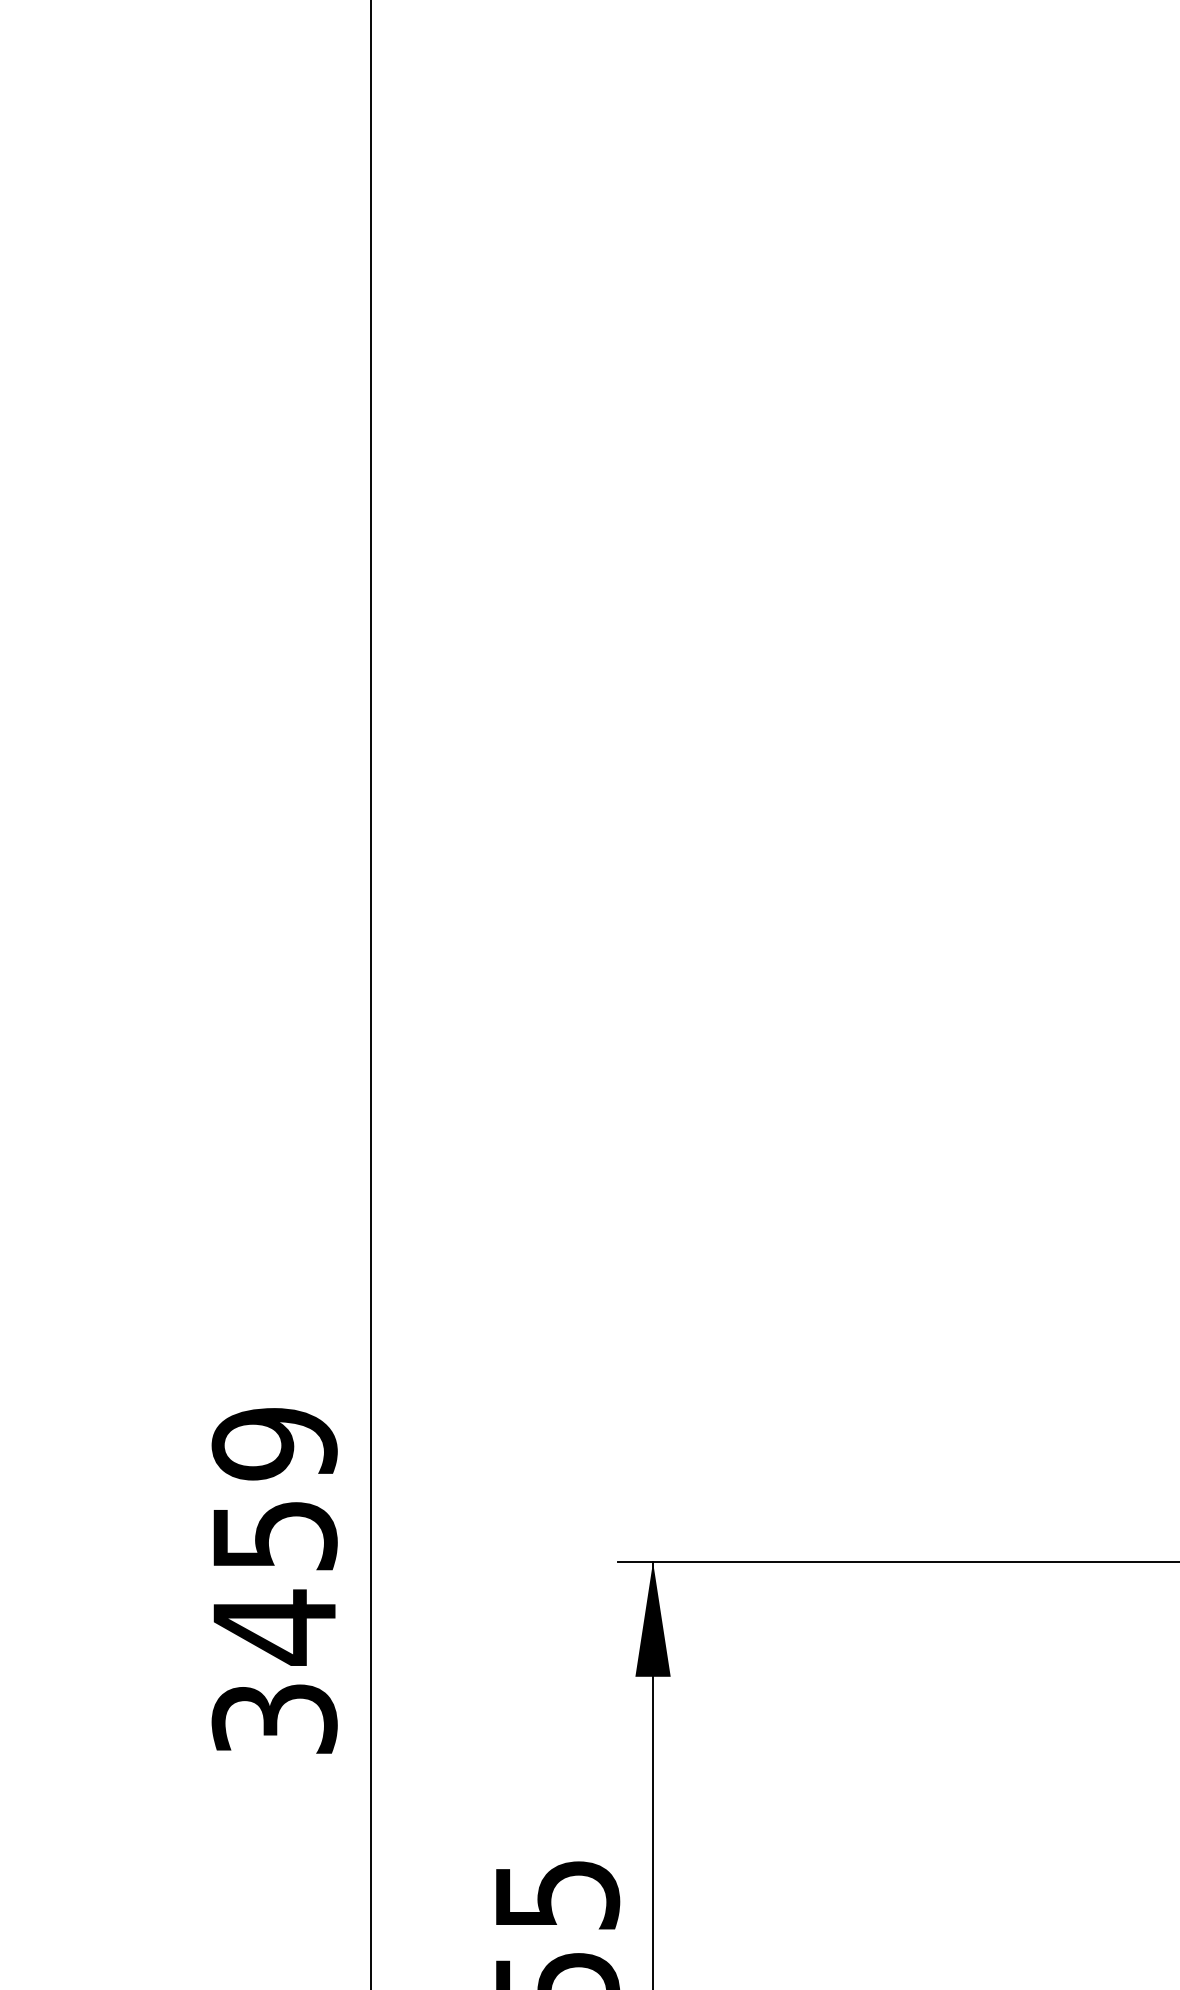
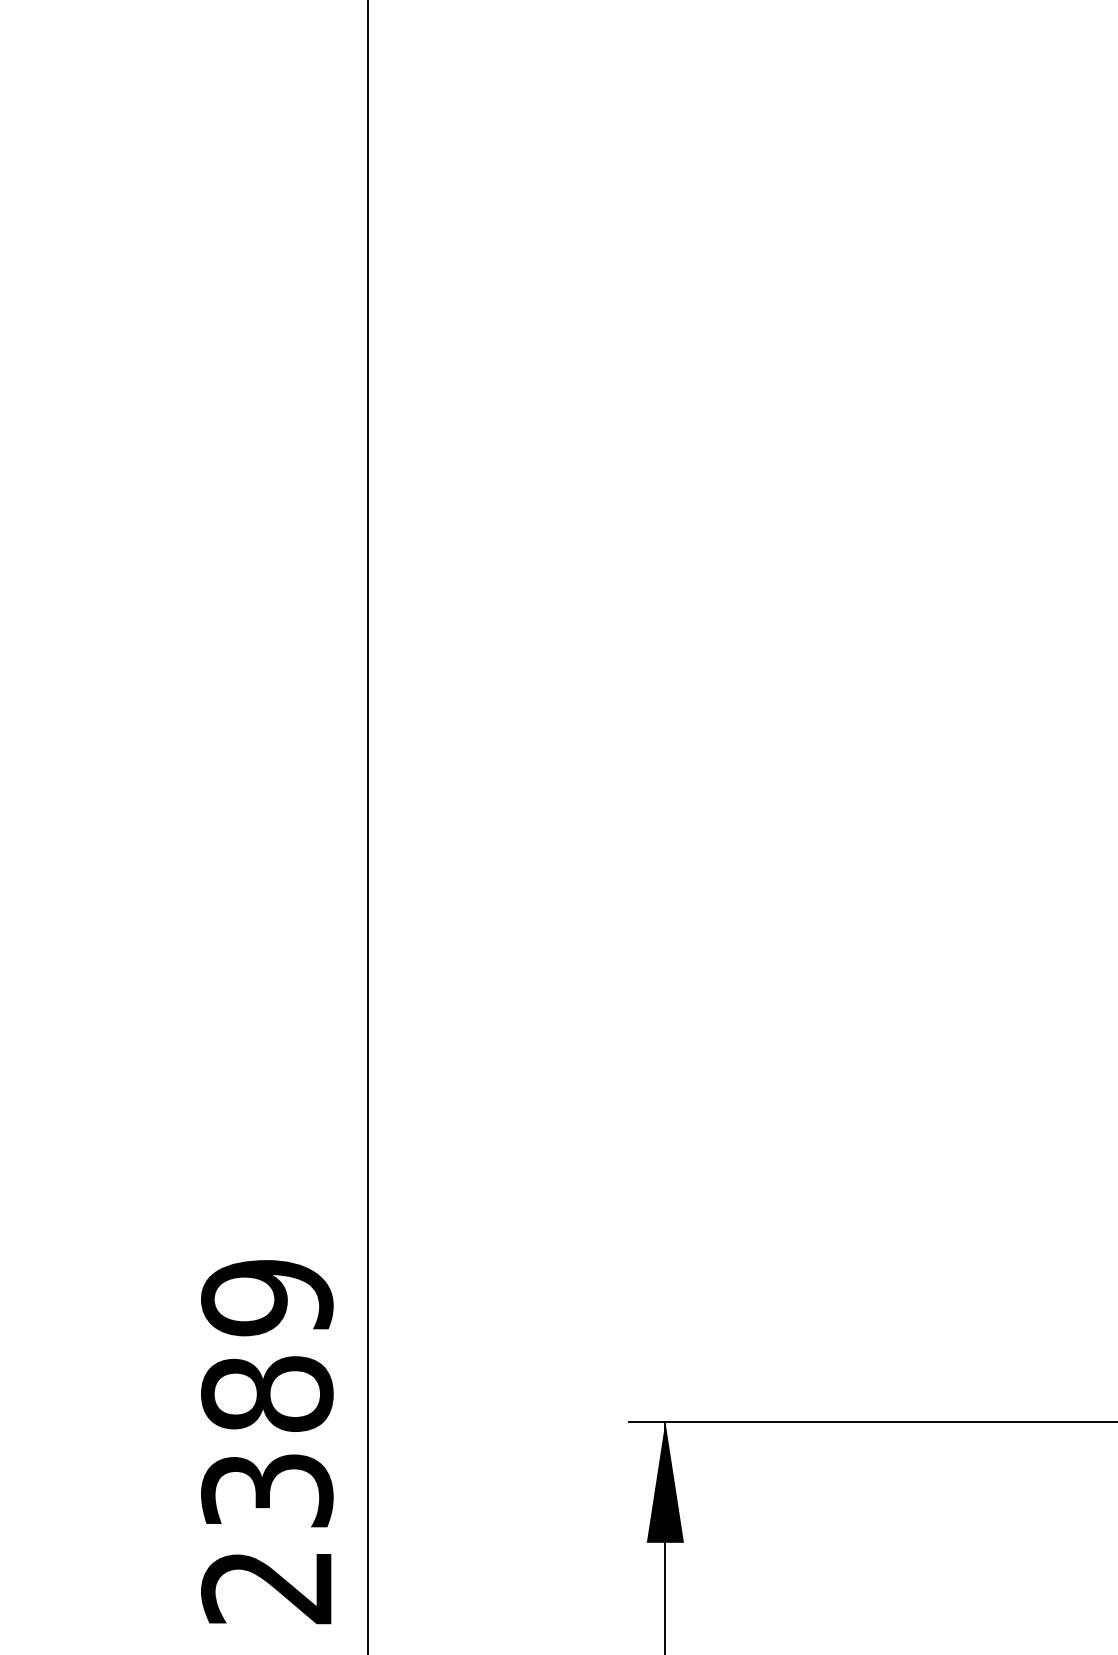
text: (274, 1626) -> (267, 1489), 3459 -> 2389

